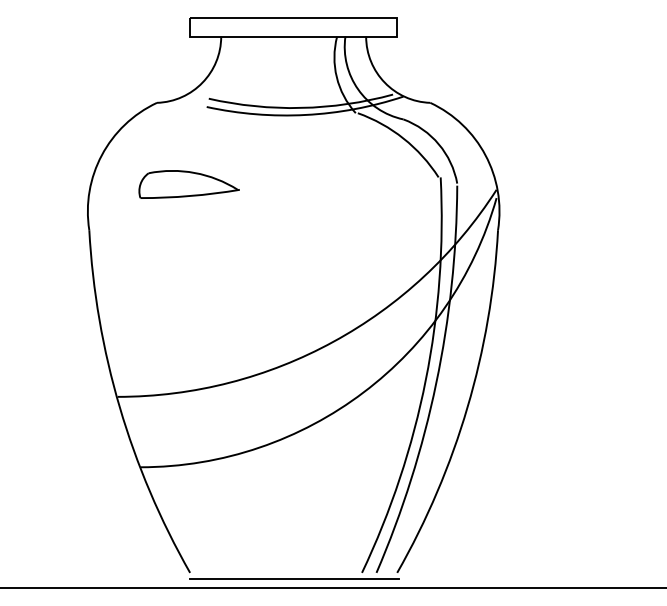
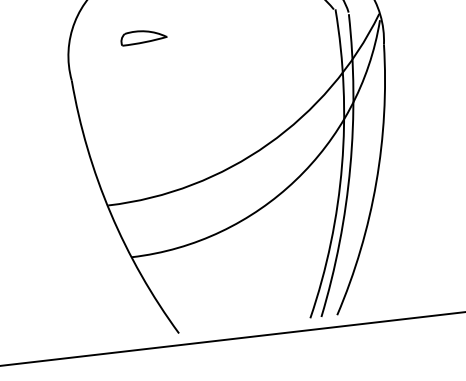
part: (188, 184) -> (143, 37), size x0.6
line: (294, 579) -> (259, 329), removed

